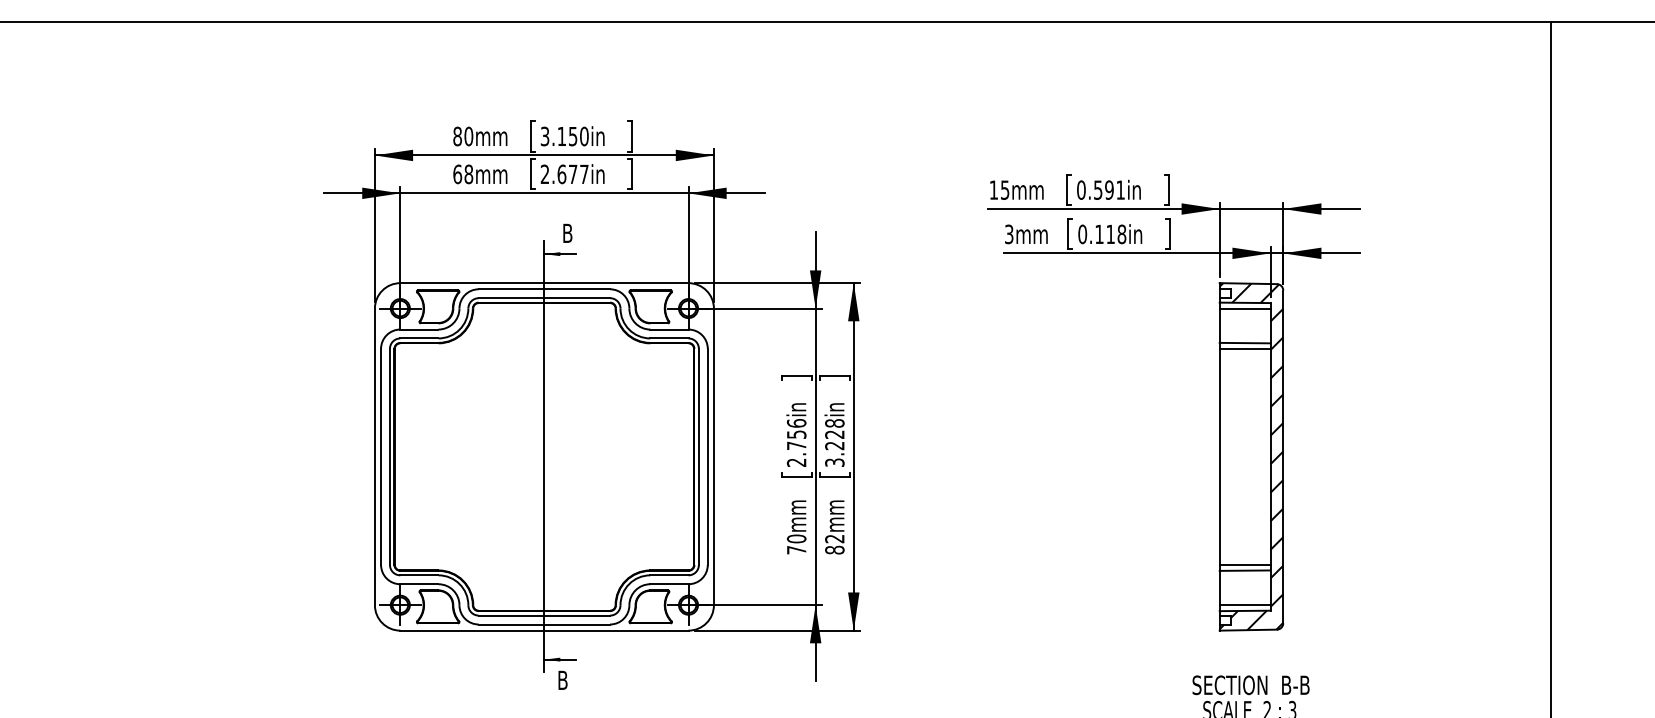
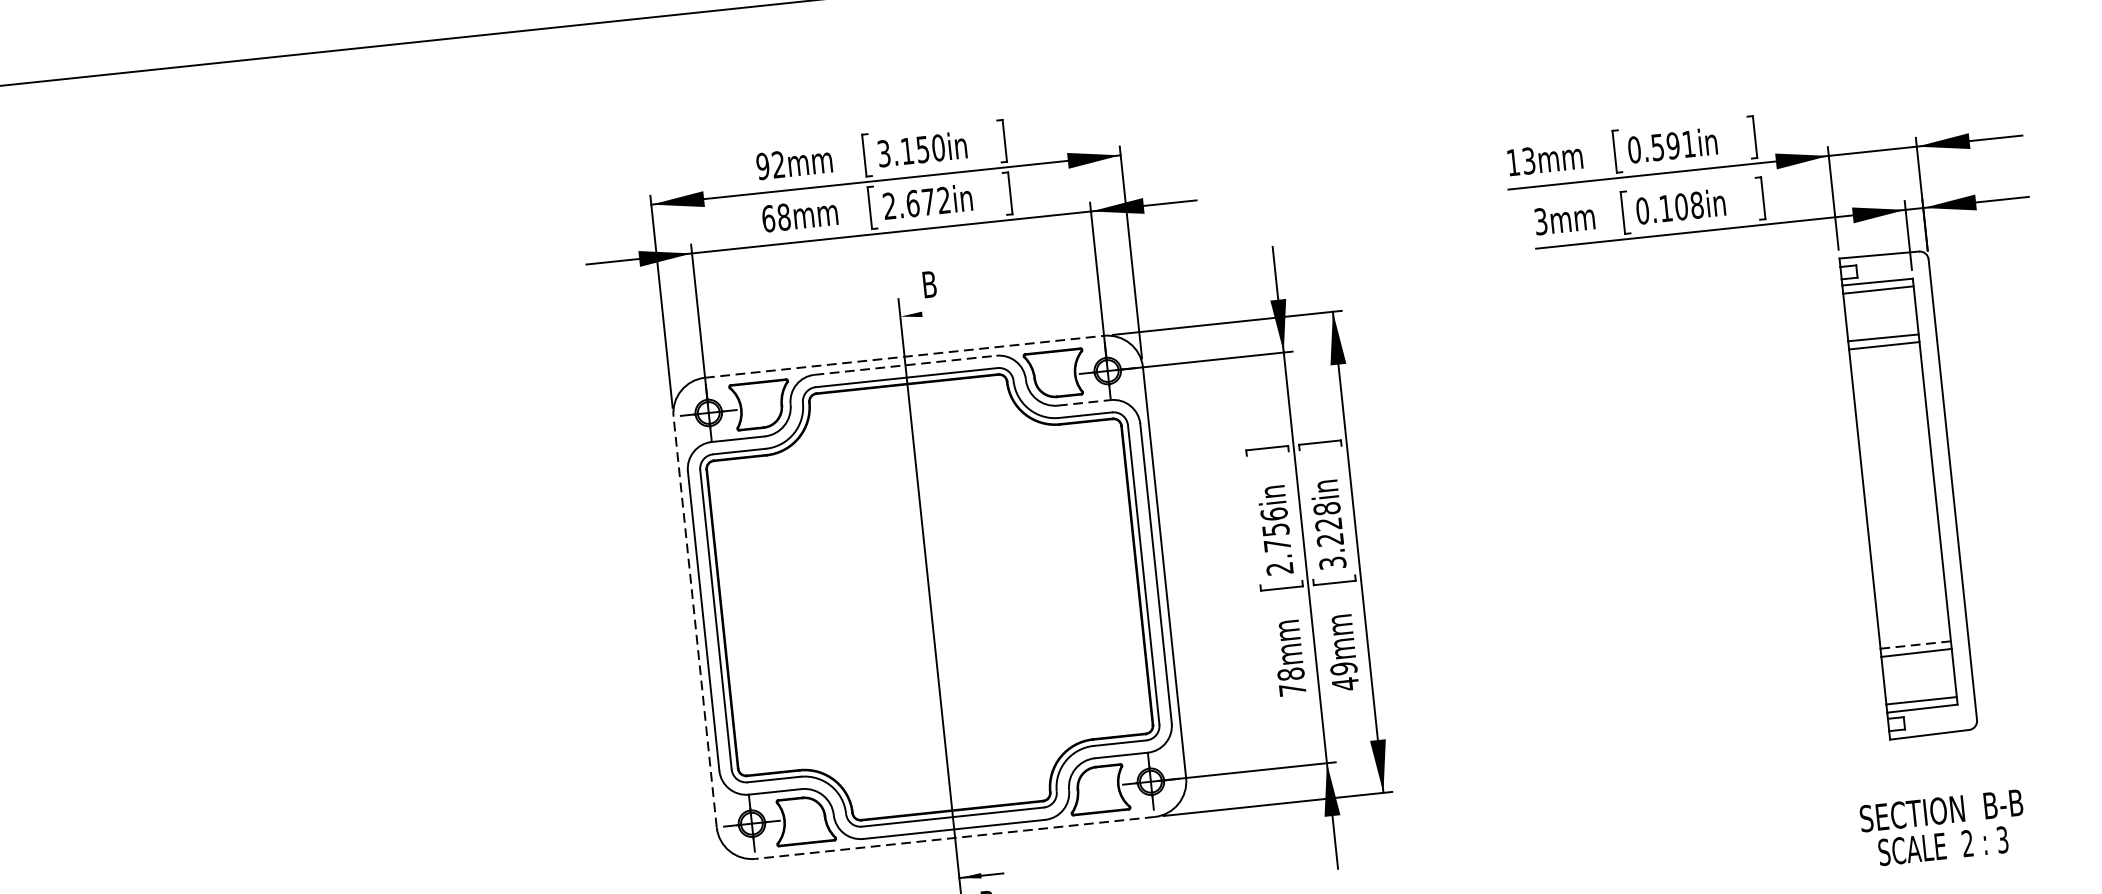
text: (463, 136) -> (771, 165), 80mm -> 92mm
text: (584, 173) -> (944, 199), 2.677in -> 2.672in
text: (1005, 189) -> (1529, 160), 15mm -> 13mm
text: (1110, 234) -> (1681, 207), 0.118in -> 0.108in
line: (560, 254) -> (922, 314), removed
line: (544, 283) -> (904, 357), solid -> dashed
line: (544, 289) -> (905, 365), solid -> dashed
line: (669, 329) -> (1084, 402), solid -> dashed
line: (374, 456) -> (694, 621), solid -> dashed
hatch: (1251, 456) -> (1908, 493), removed
text: (796, 538) -> (1290, 673), 70mm -> 78mm
text: (834, 544) -> (1344, 676), 82mm -> 49mm
line: (1244, 564) -> (1914, 644), solid -> dashed
line: (543, 630) -> (953, 837), solid -> dashed

